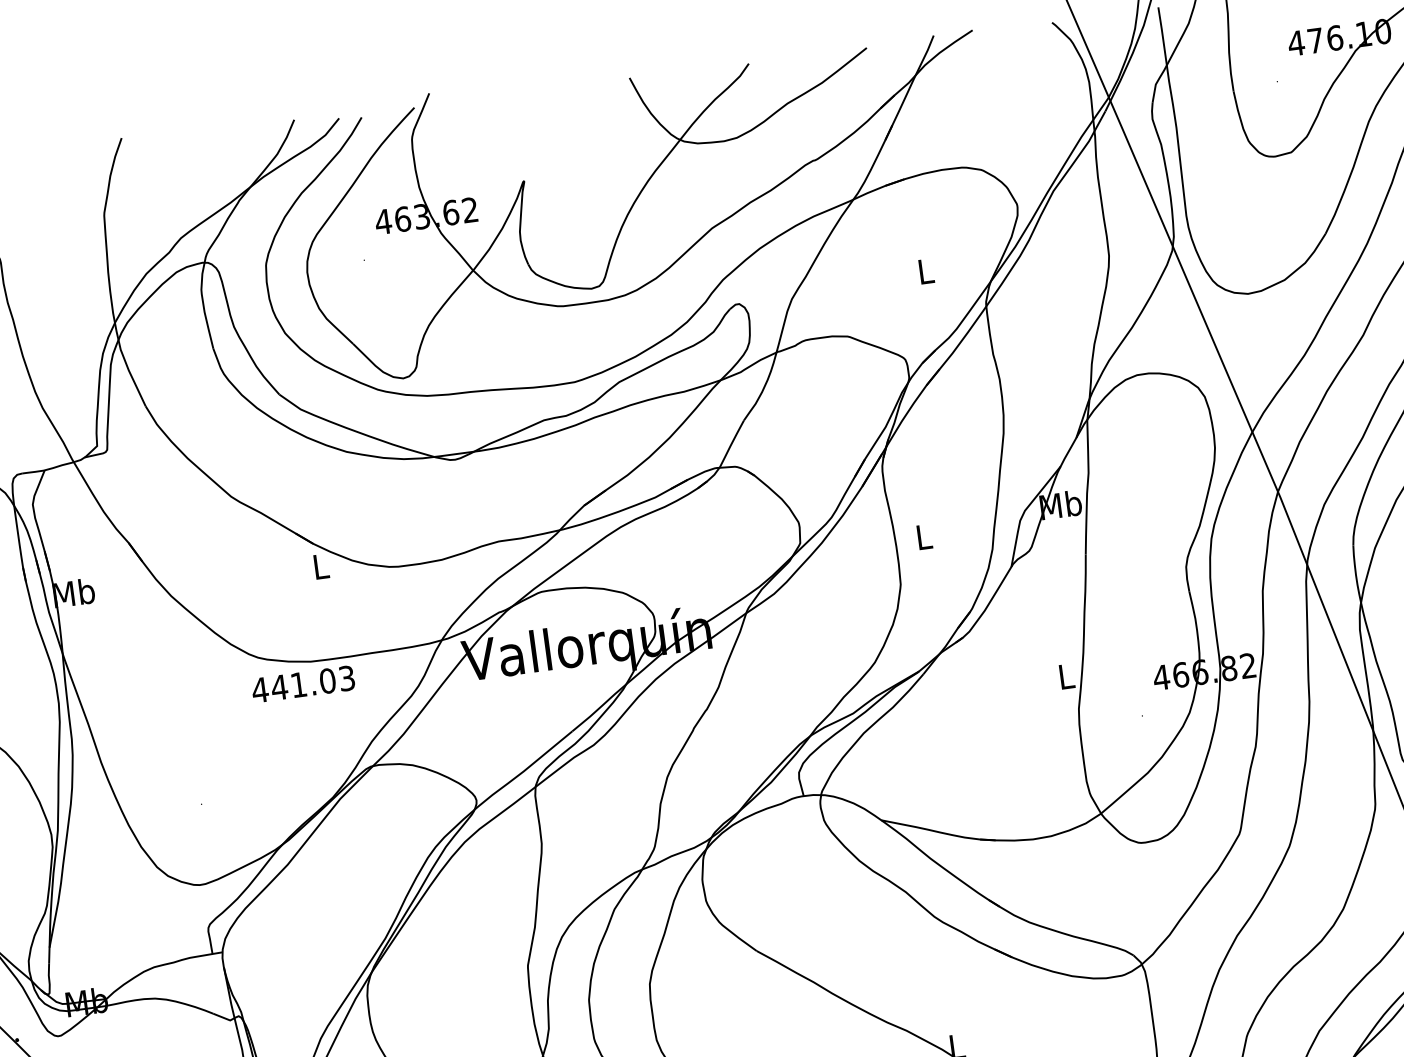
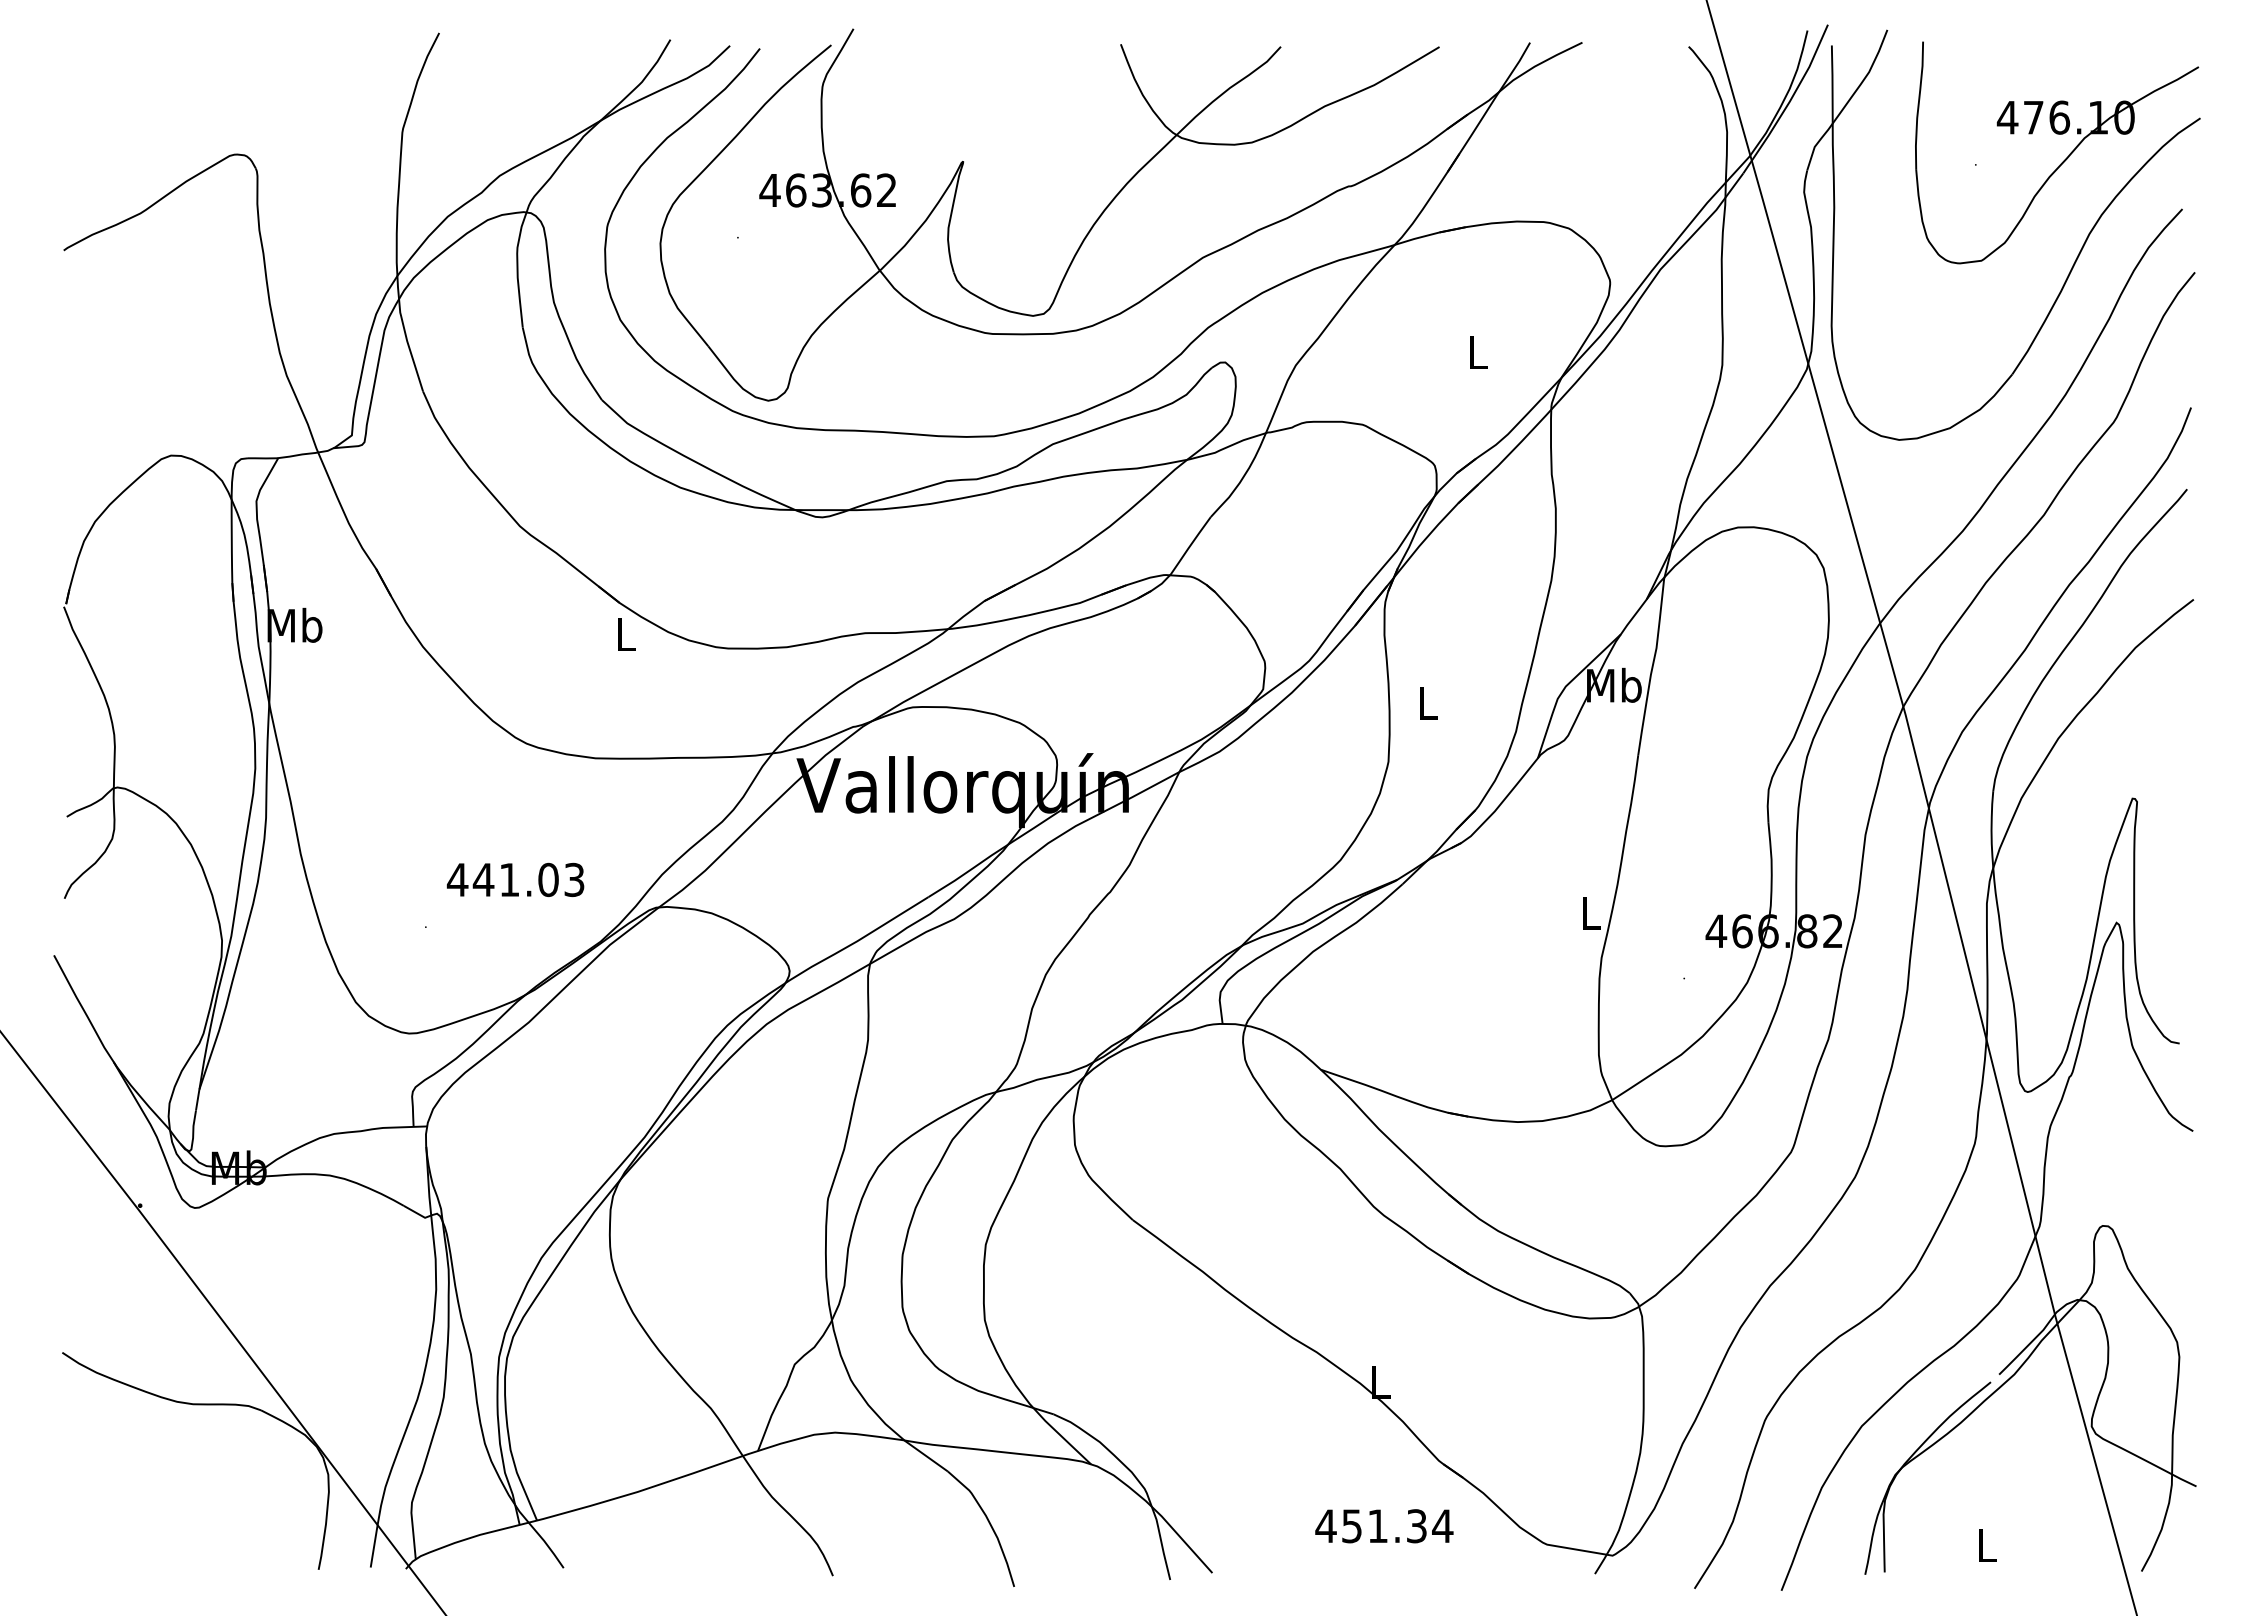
text: (303, 684) -> (515, 879), moved

